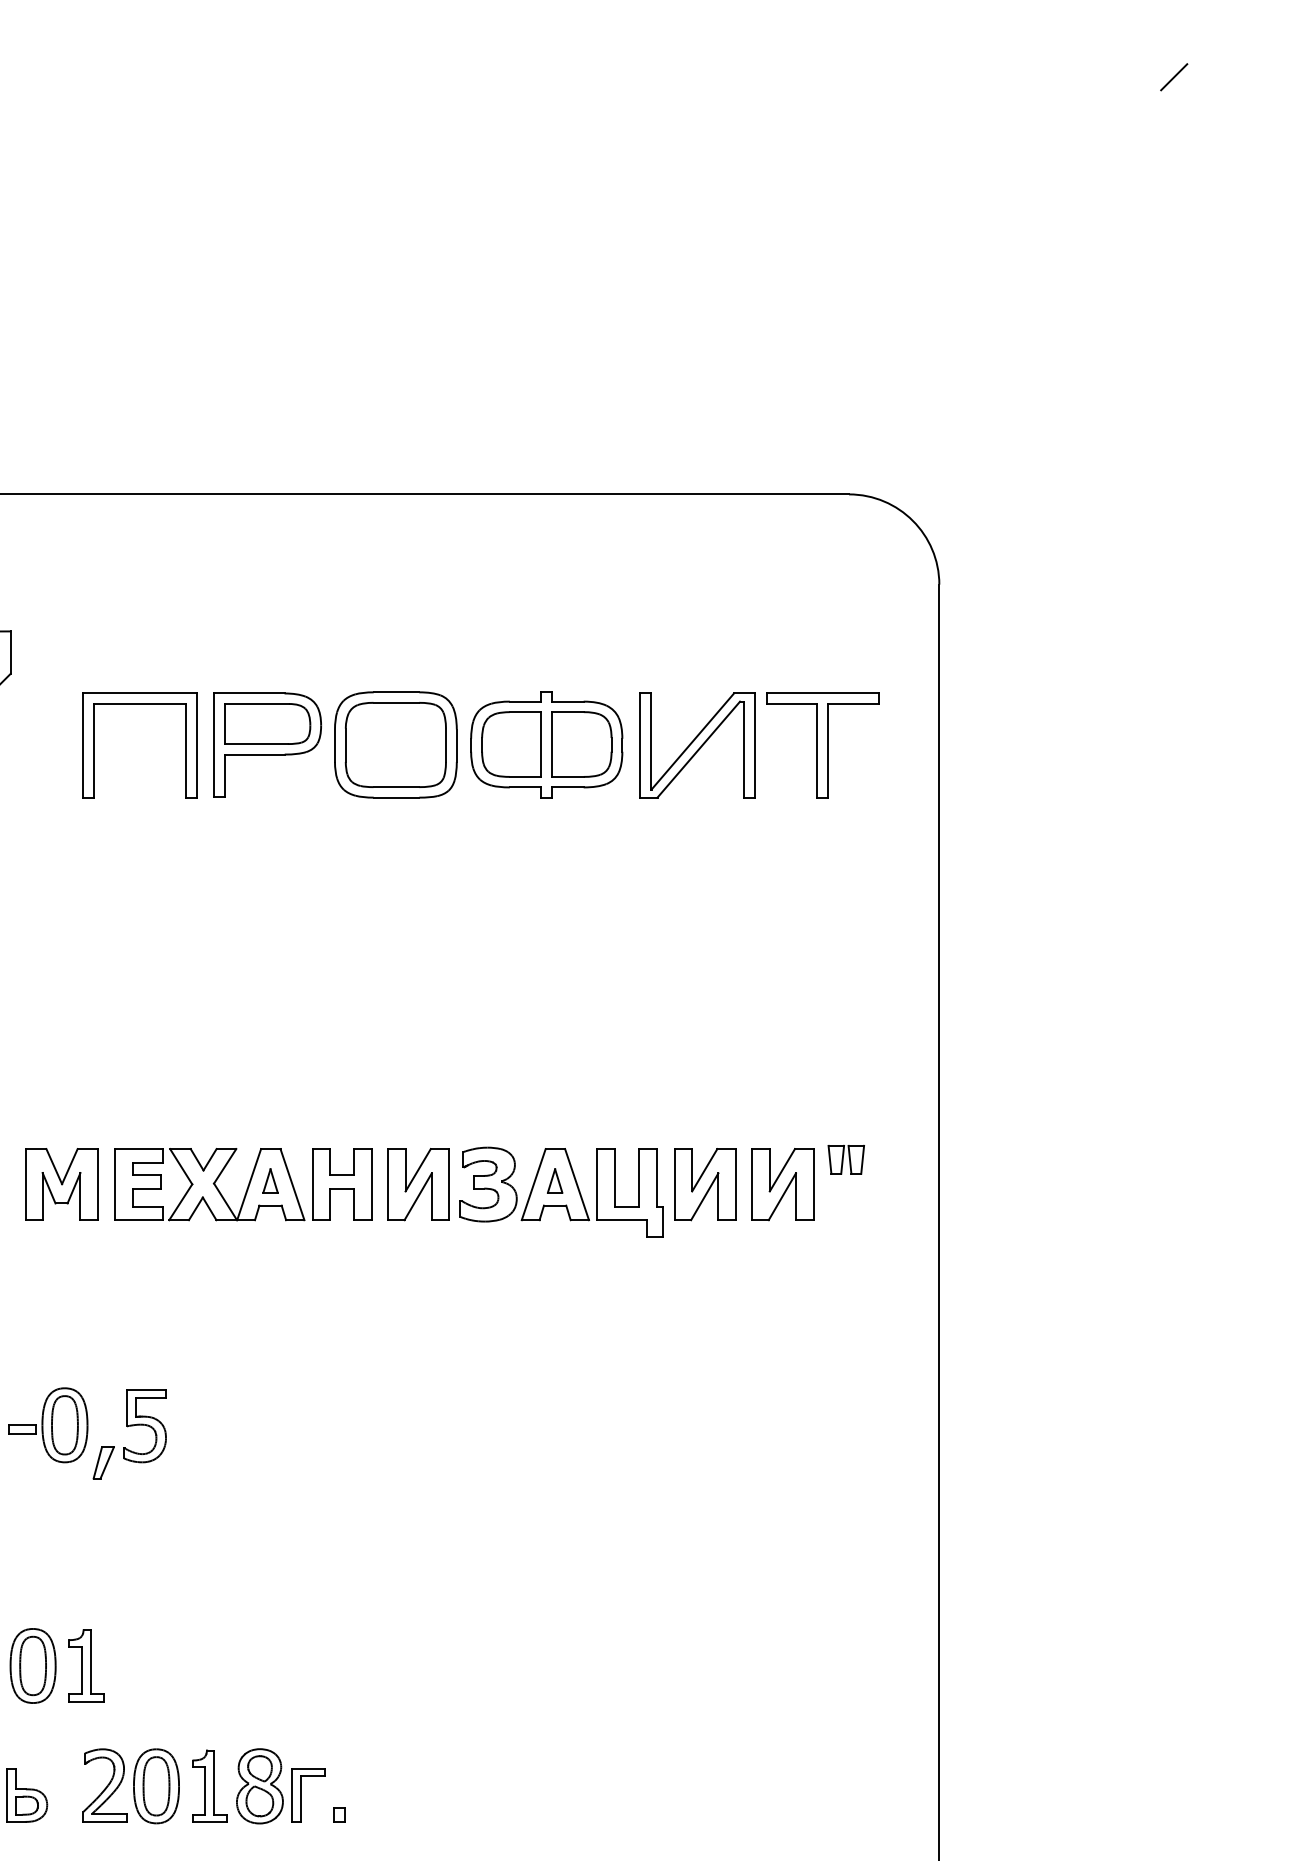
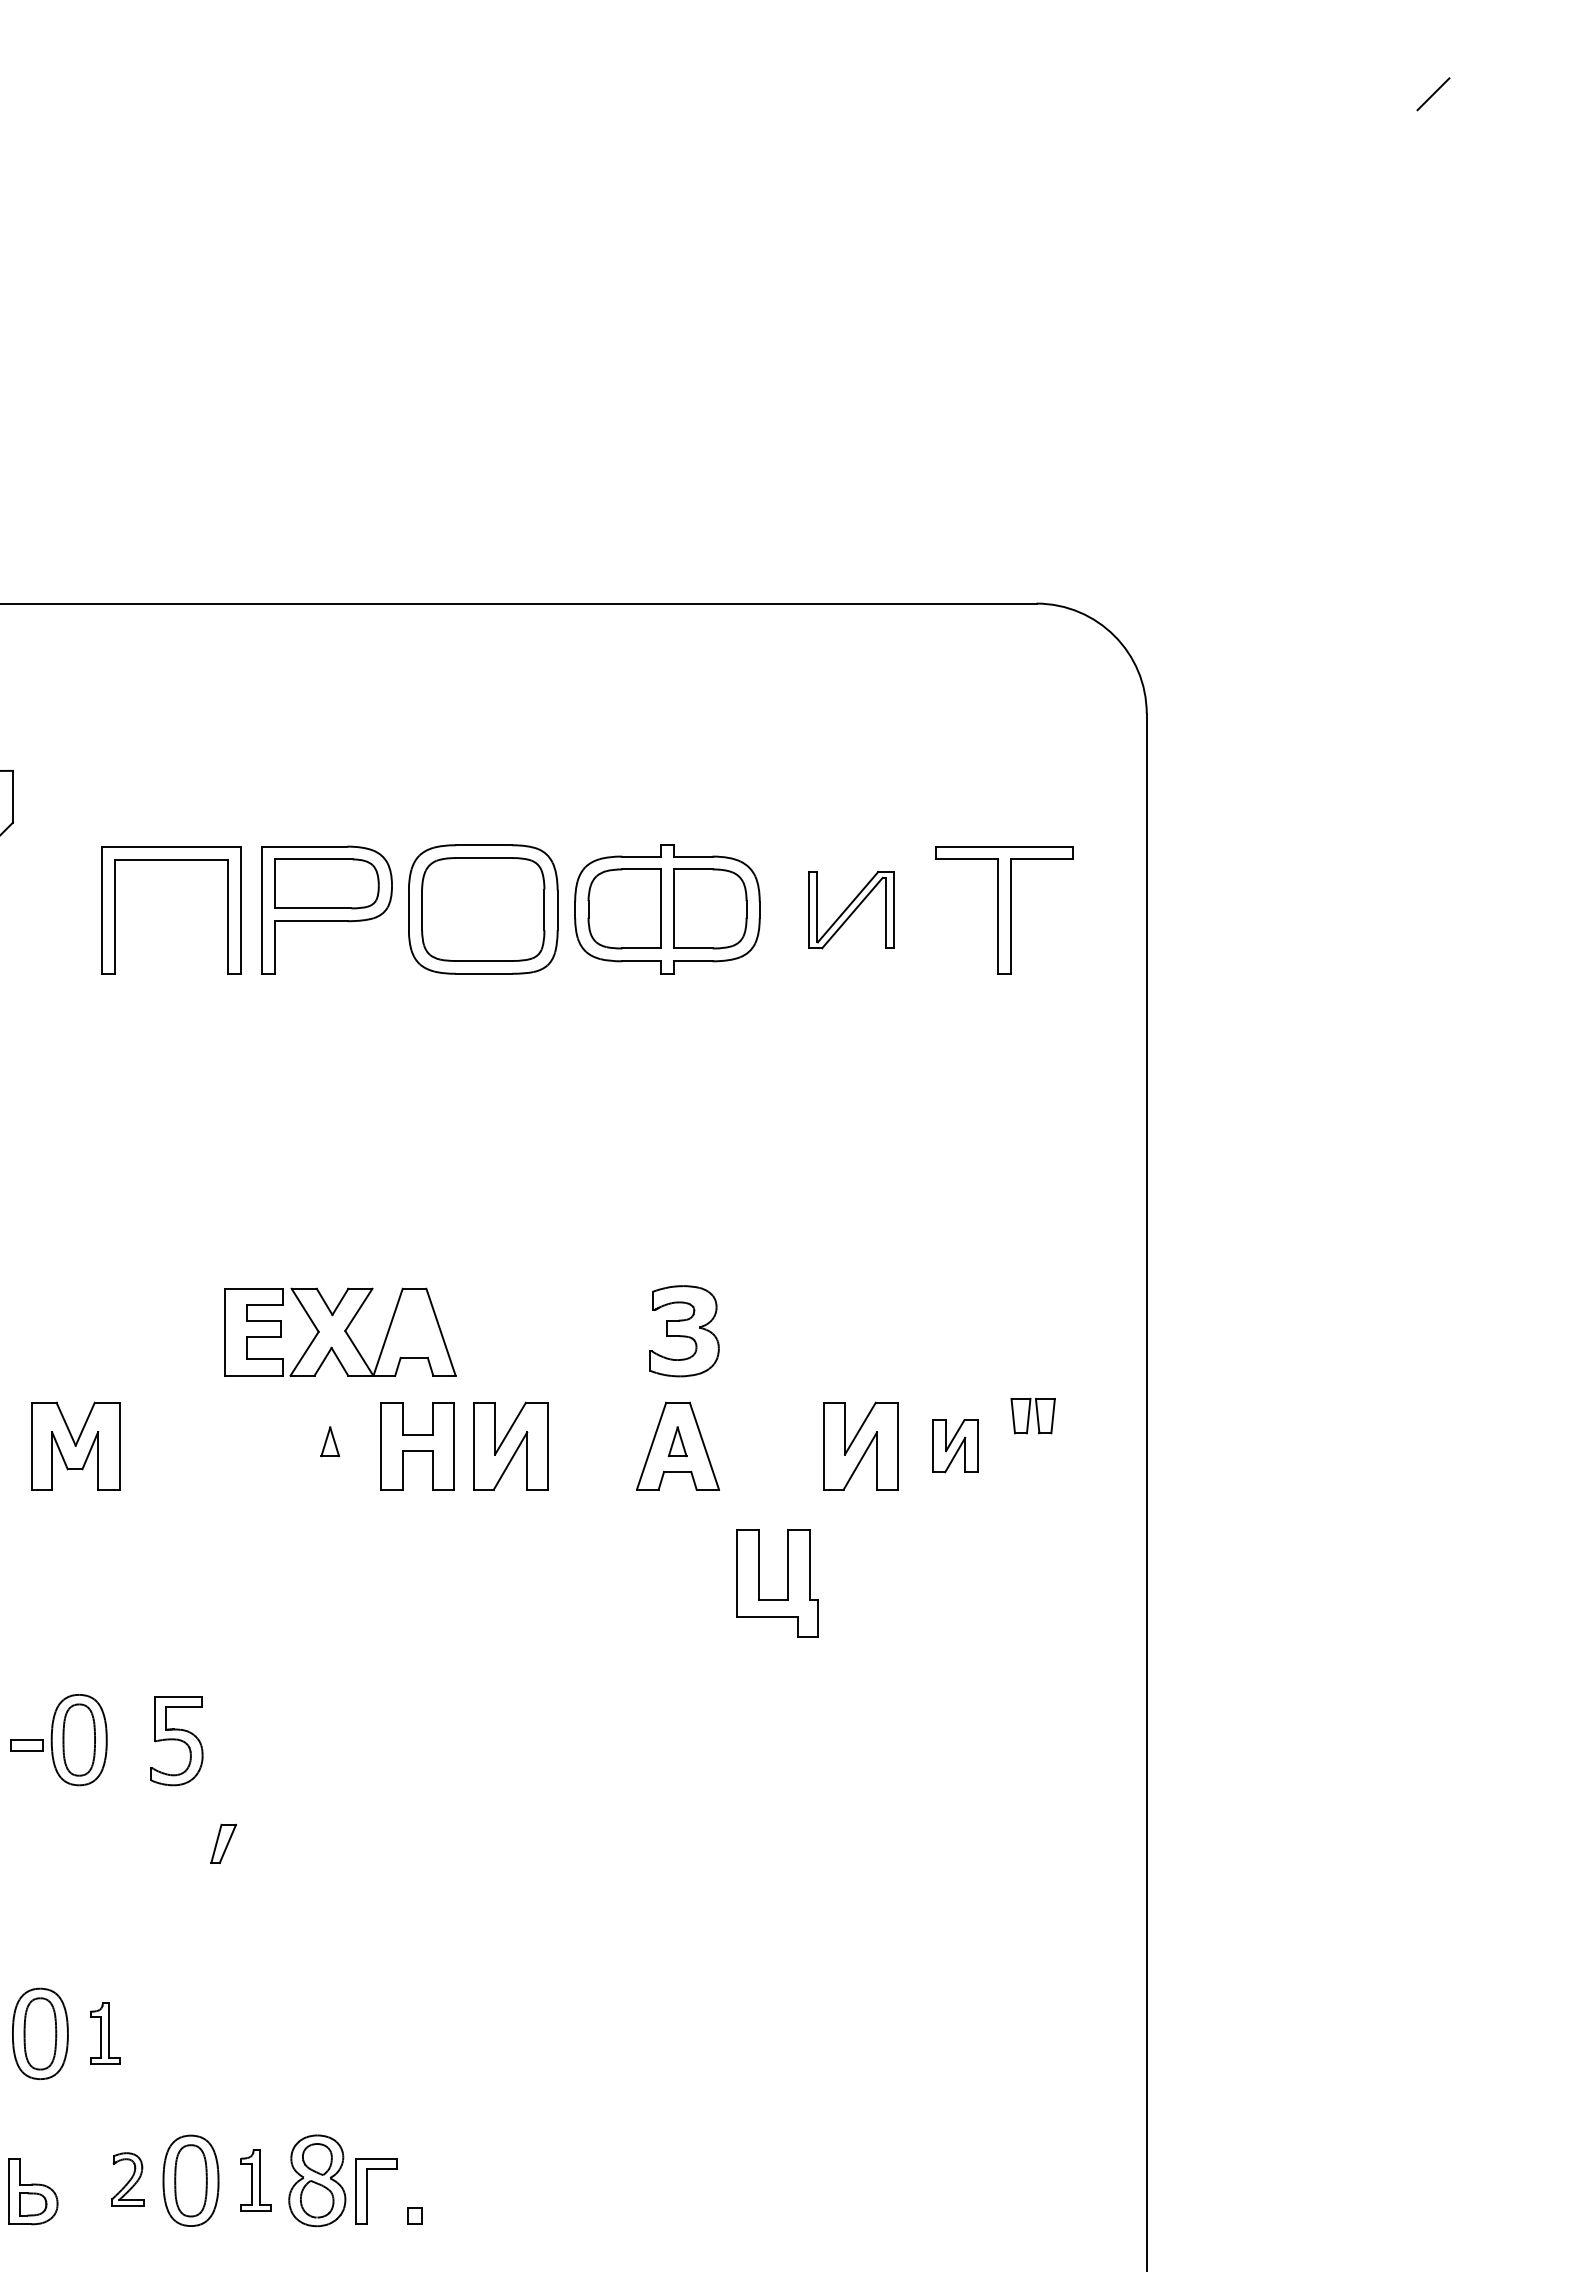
part: (697, 744) -> (851, 909), size x0.6
part: (210, 1184) -> (340, 1331), moved
part: (488, 1184) -> (684, 1331), moved
part: (782, 1184) -> (955, 1445), size x0.6
part: (638, 1193) -> (787, 1583), moved
part: (103, 1462) -> (223, 1843), moved
part: (85, 1665) -> (104, 2033), size x0.7
part: (105, 1785) -> (128, 2179), size x0.6
part: (209, 1786) -> (255, 2180), size x0.7

